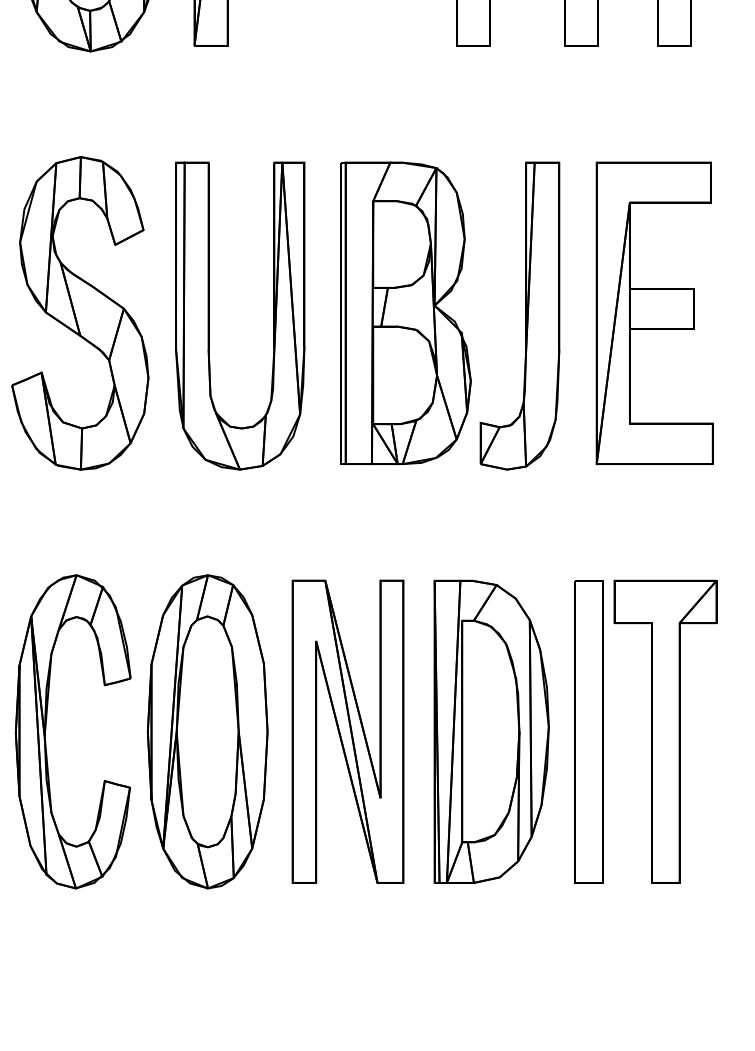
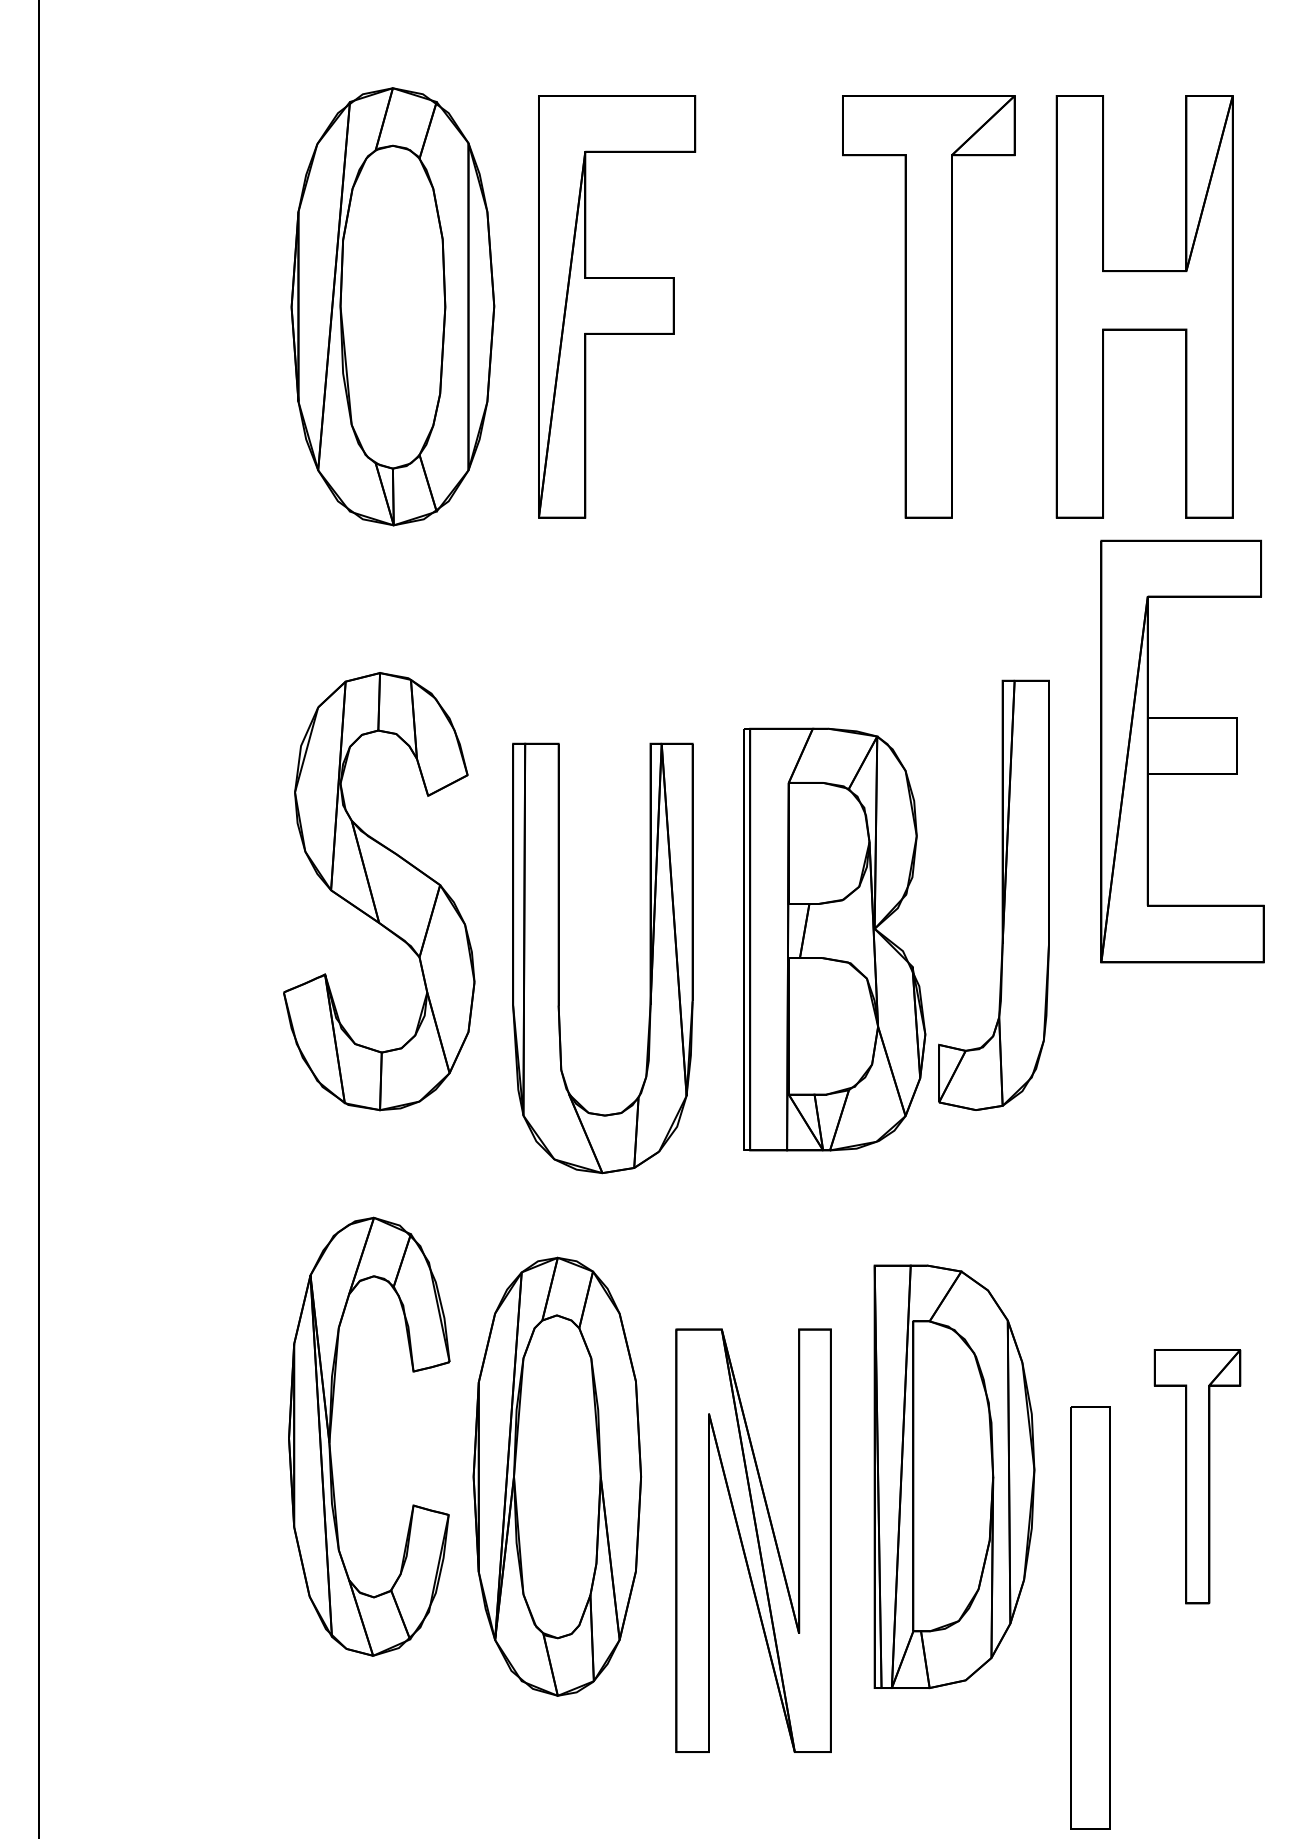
part: (405, 313) -> (834, 939), moved
part: (654, 313) -> (1182, 751), moved
part: (209, 316) -> (559, 958), moved
part: (46, 729) -> (331, 1433), moved
part: (347, 731) -> (753, 1540), moved
part: (588, 731) -> (1090, 1617), moved
part: (665, 731) -> (1197, 1476), size x0.6

